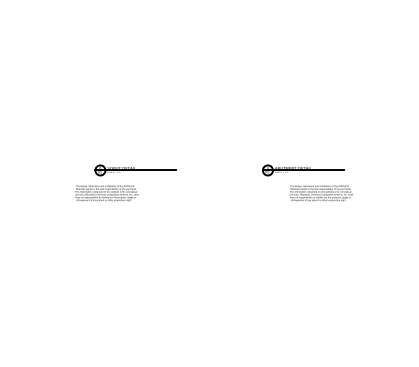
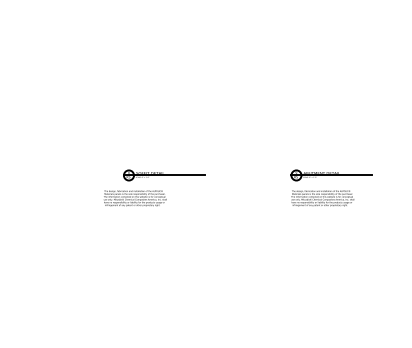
text: (320, 193) -> (322, 198), moved

